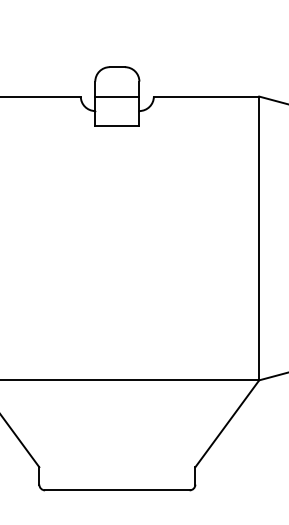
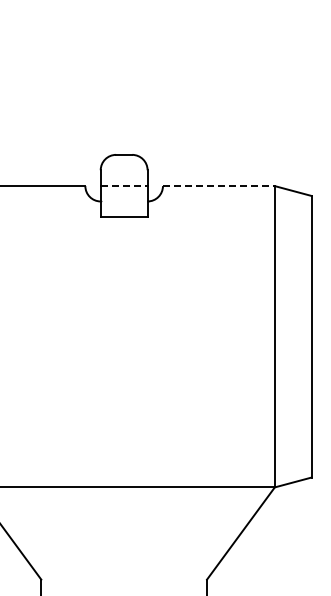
line: (117, 96) -> (124, 186), solid -> dashed
line: (206, 96) -> (218, 186), solid -> dashed

